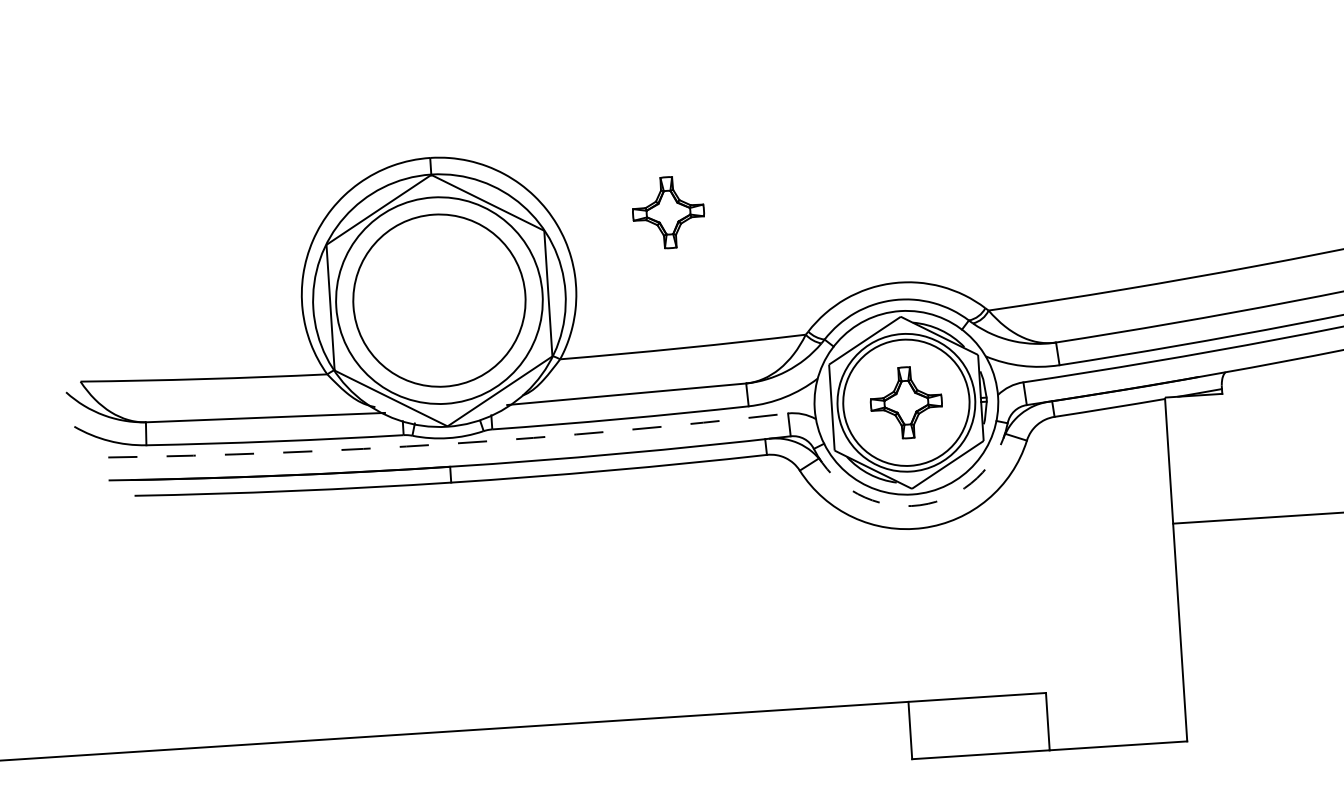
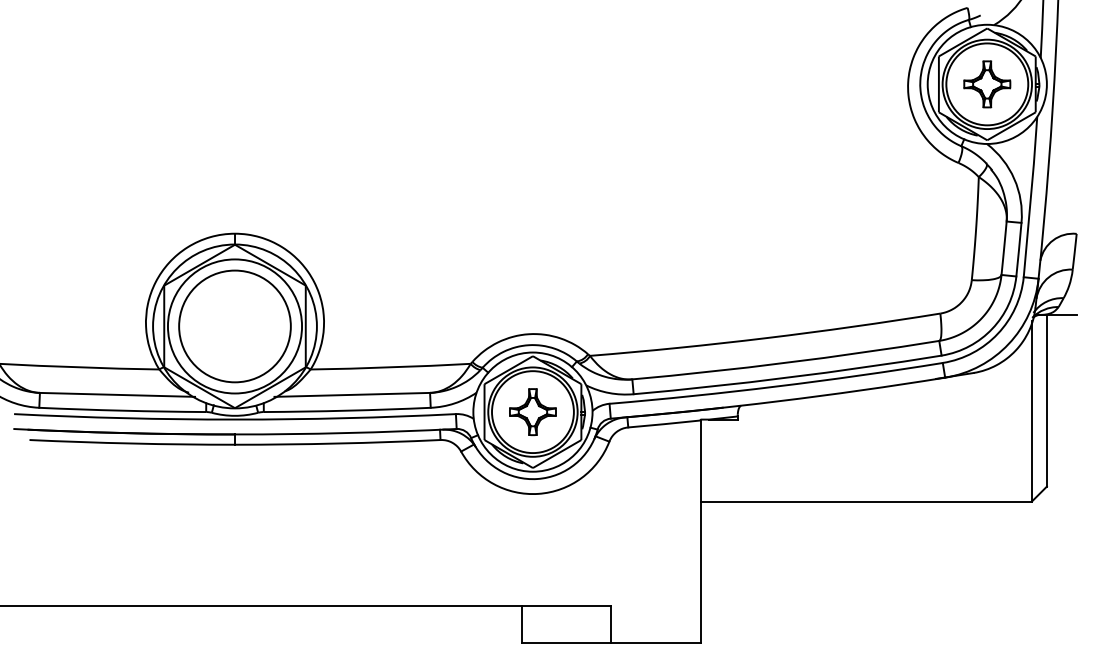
part: (667, 213) -> (386, 279), removed
arc: (449, 443) -> (235, 419), dashed -> solid
arc: (920, 506) -> (537, 479), dashed -> solid

